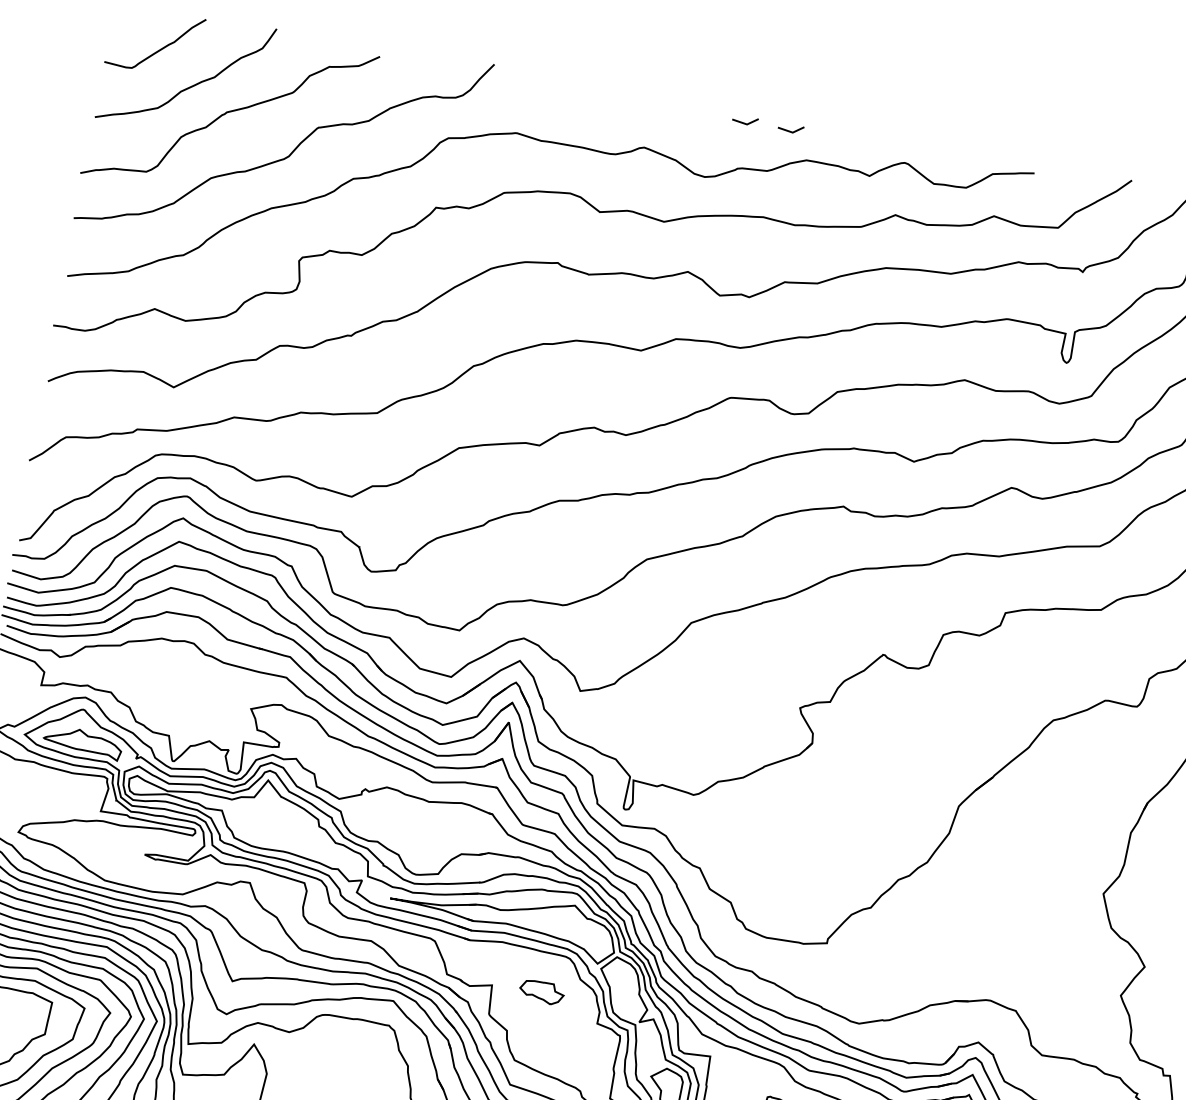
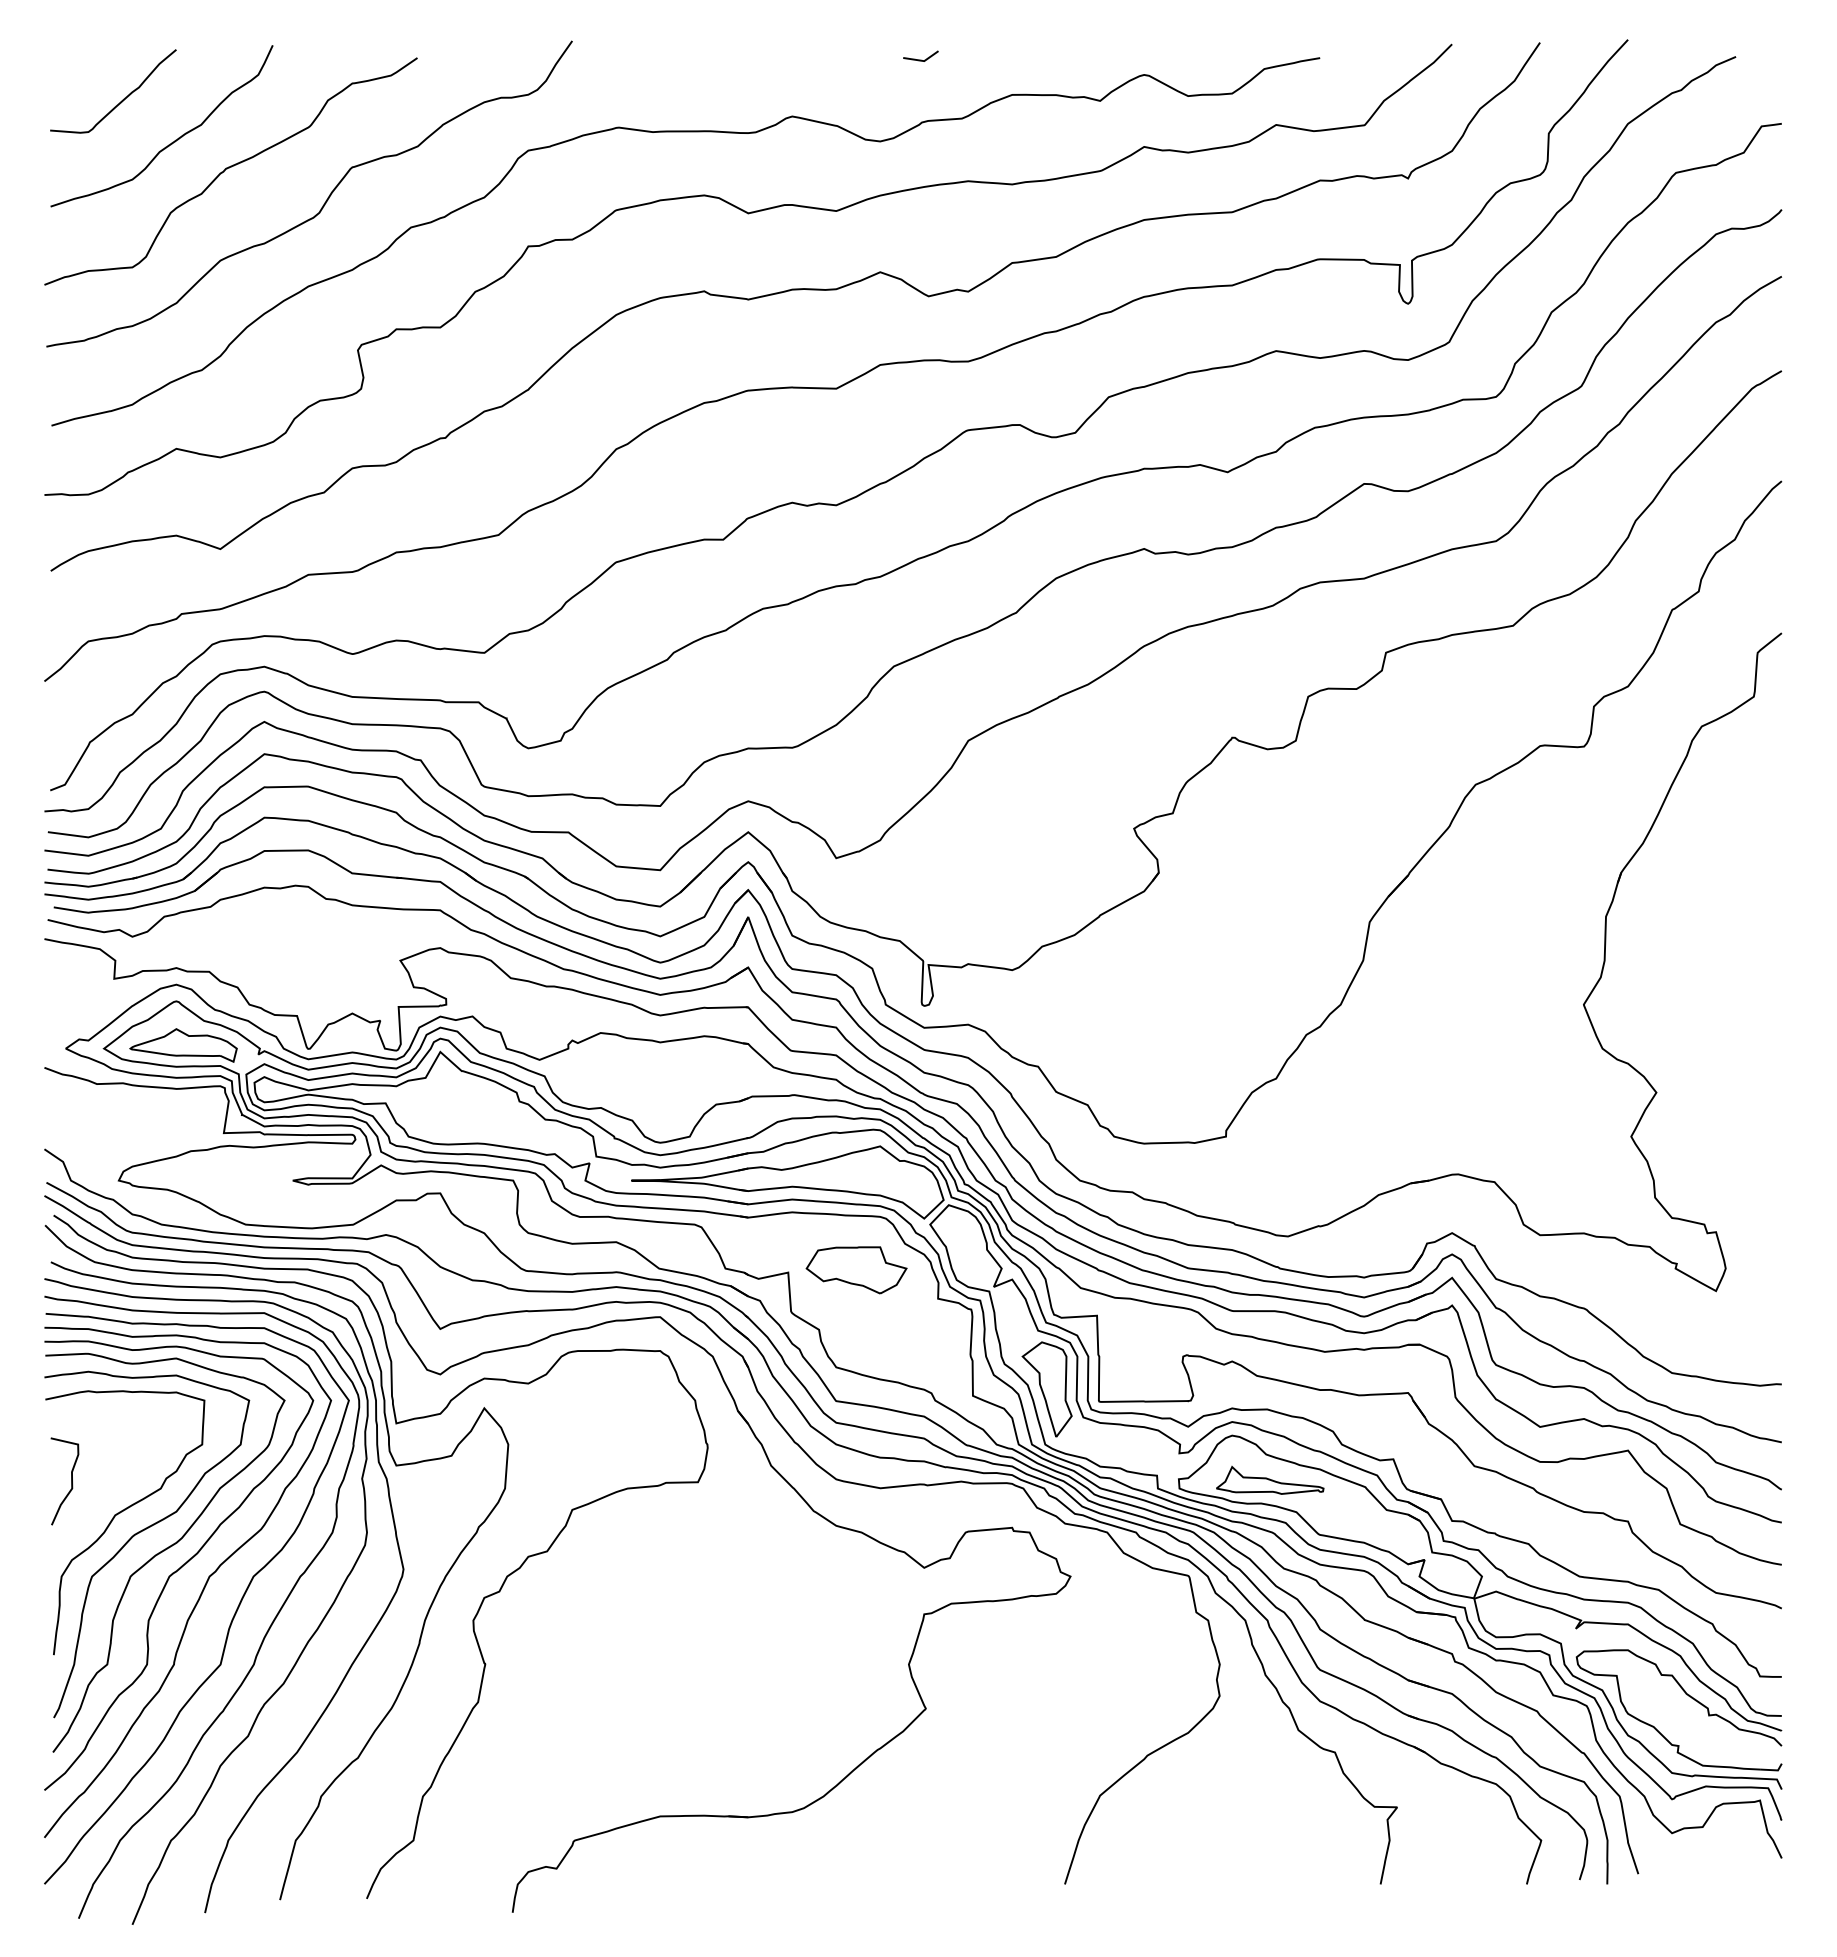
line: (790, 130) -> (983, 59), removed
part: (541, 992) -> (856, 1270), size x1.67

